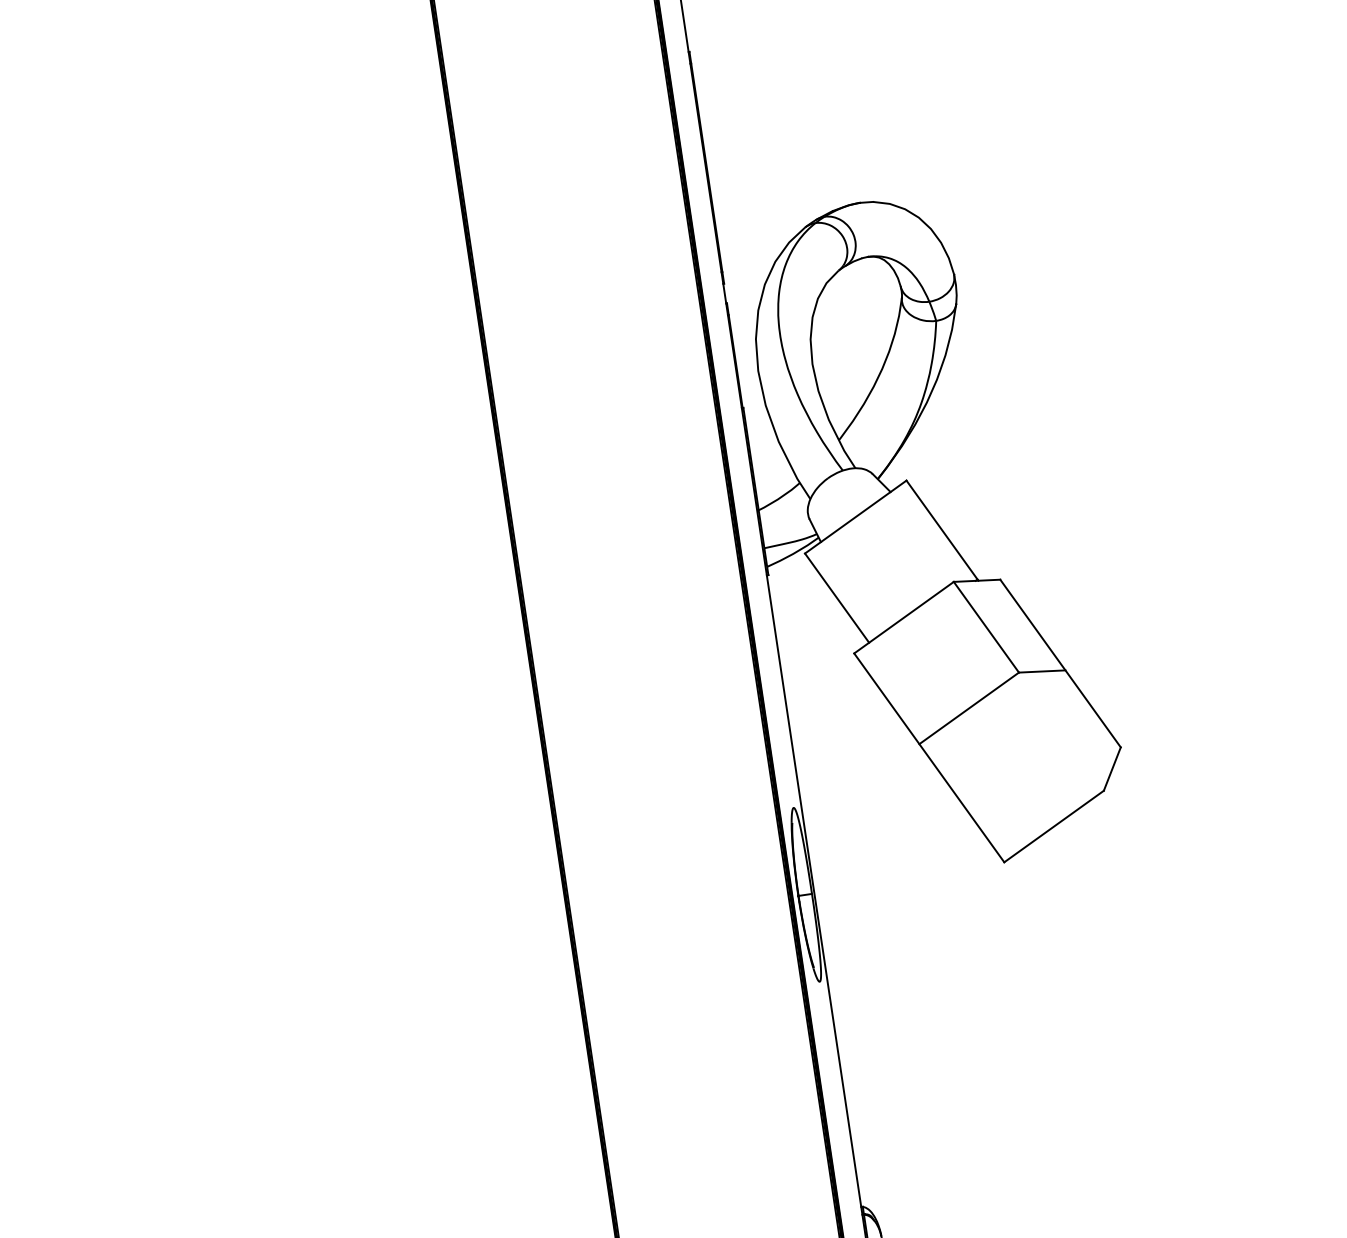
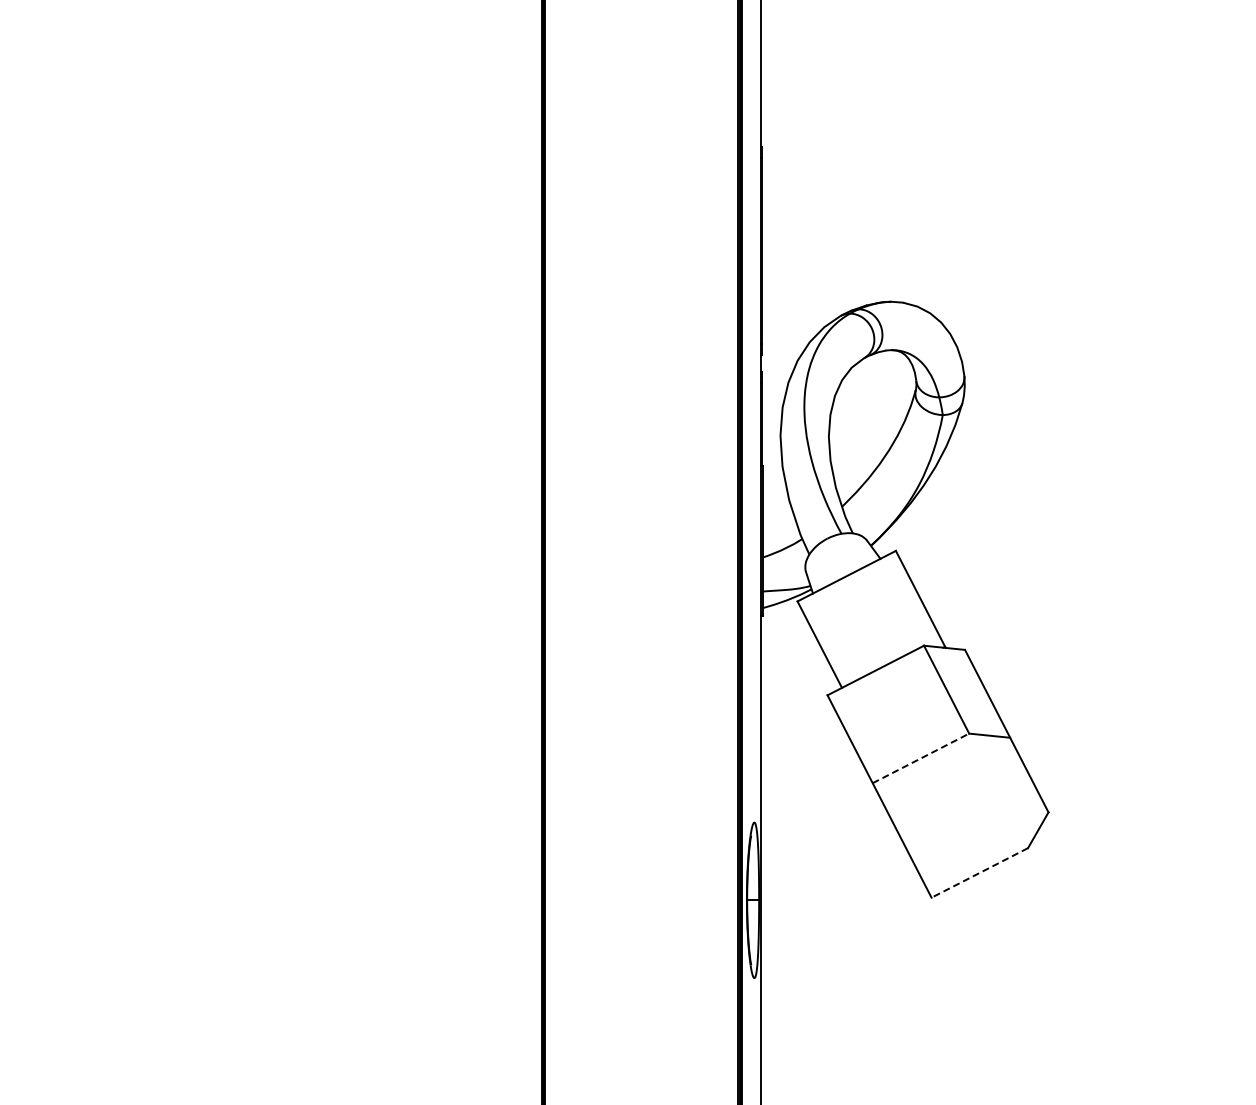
line: (969, 708) -> (921, 758), solid -> dashed
line: (1053, 827) -> (979, 873), solid -> dashed

